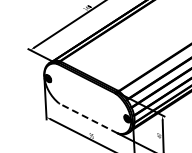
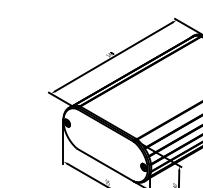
line: (88, 117) -> (105, 164), dashed -> solid

